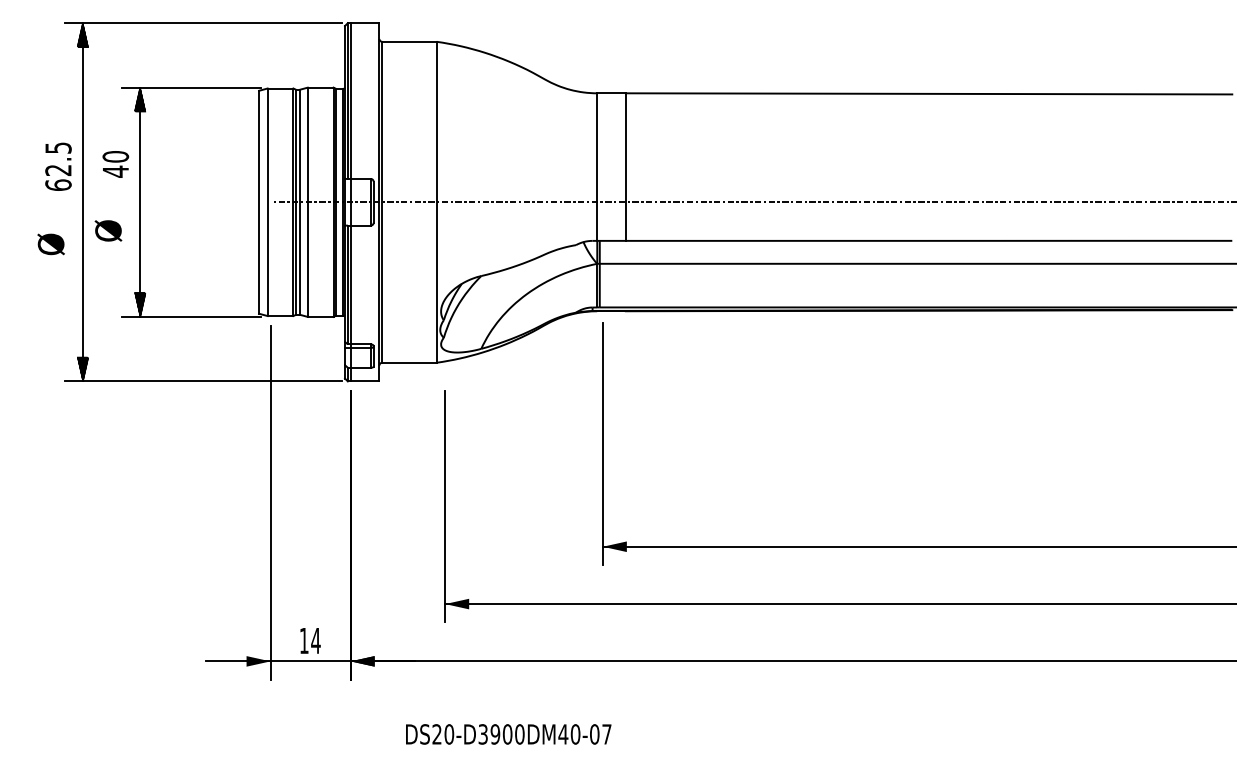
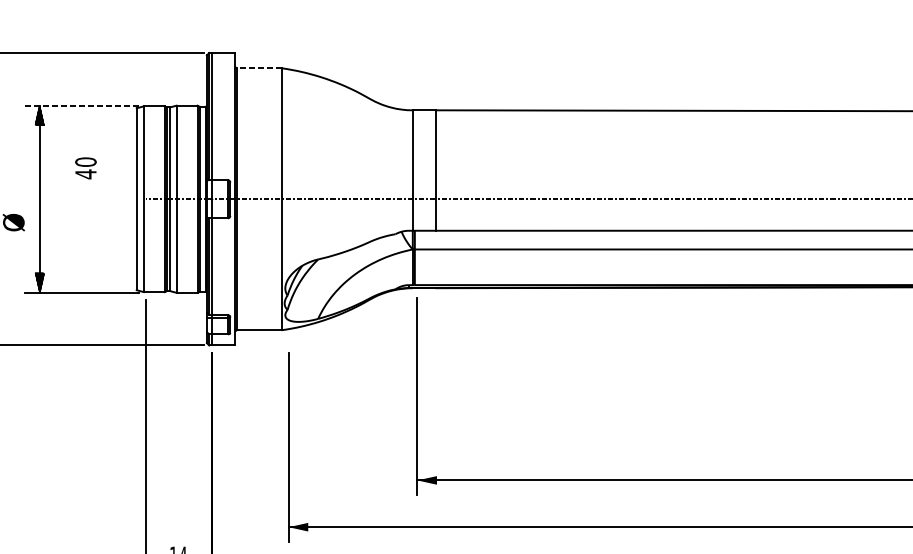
line: (408, 41) -> (258, 68), solid -> dashed
line: (191, 87) -> (81, 105), solid -> dashed
text: (115, 164) -> (85, 168), moved

